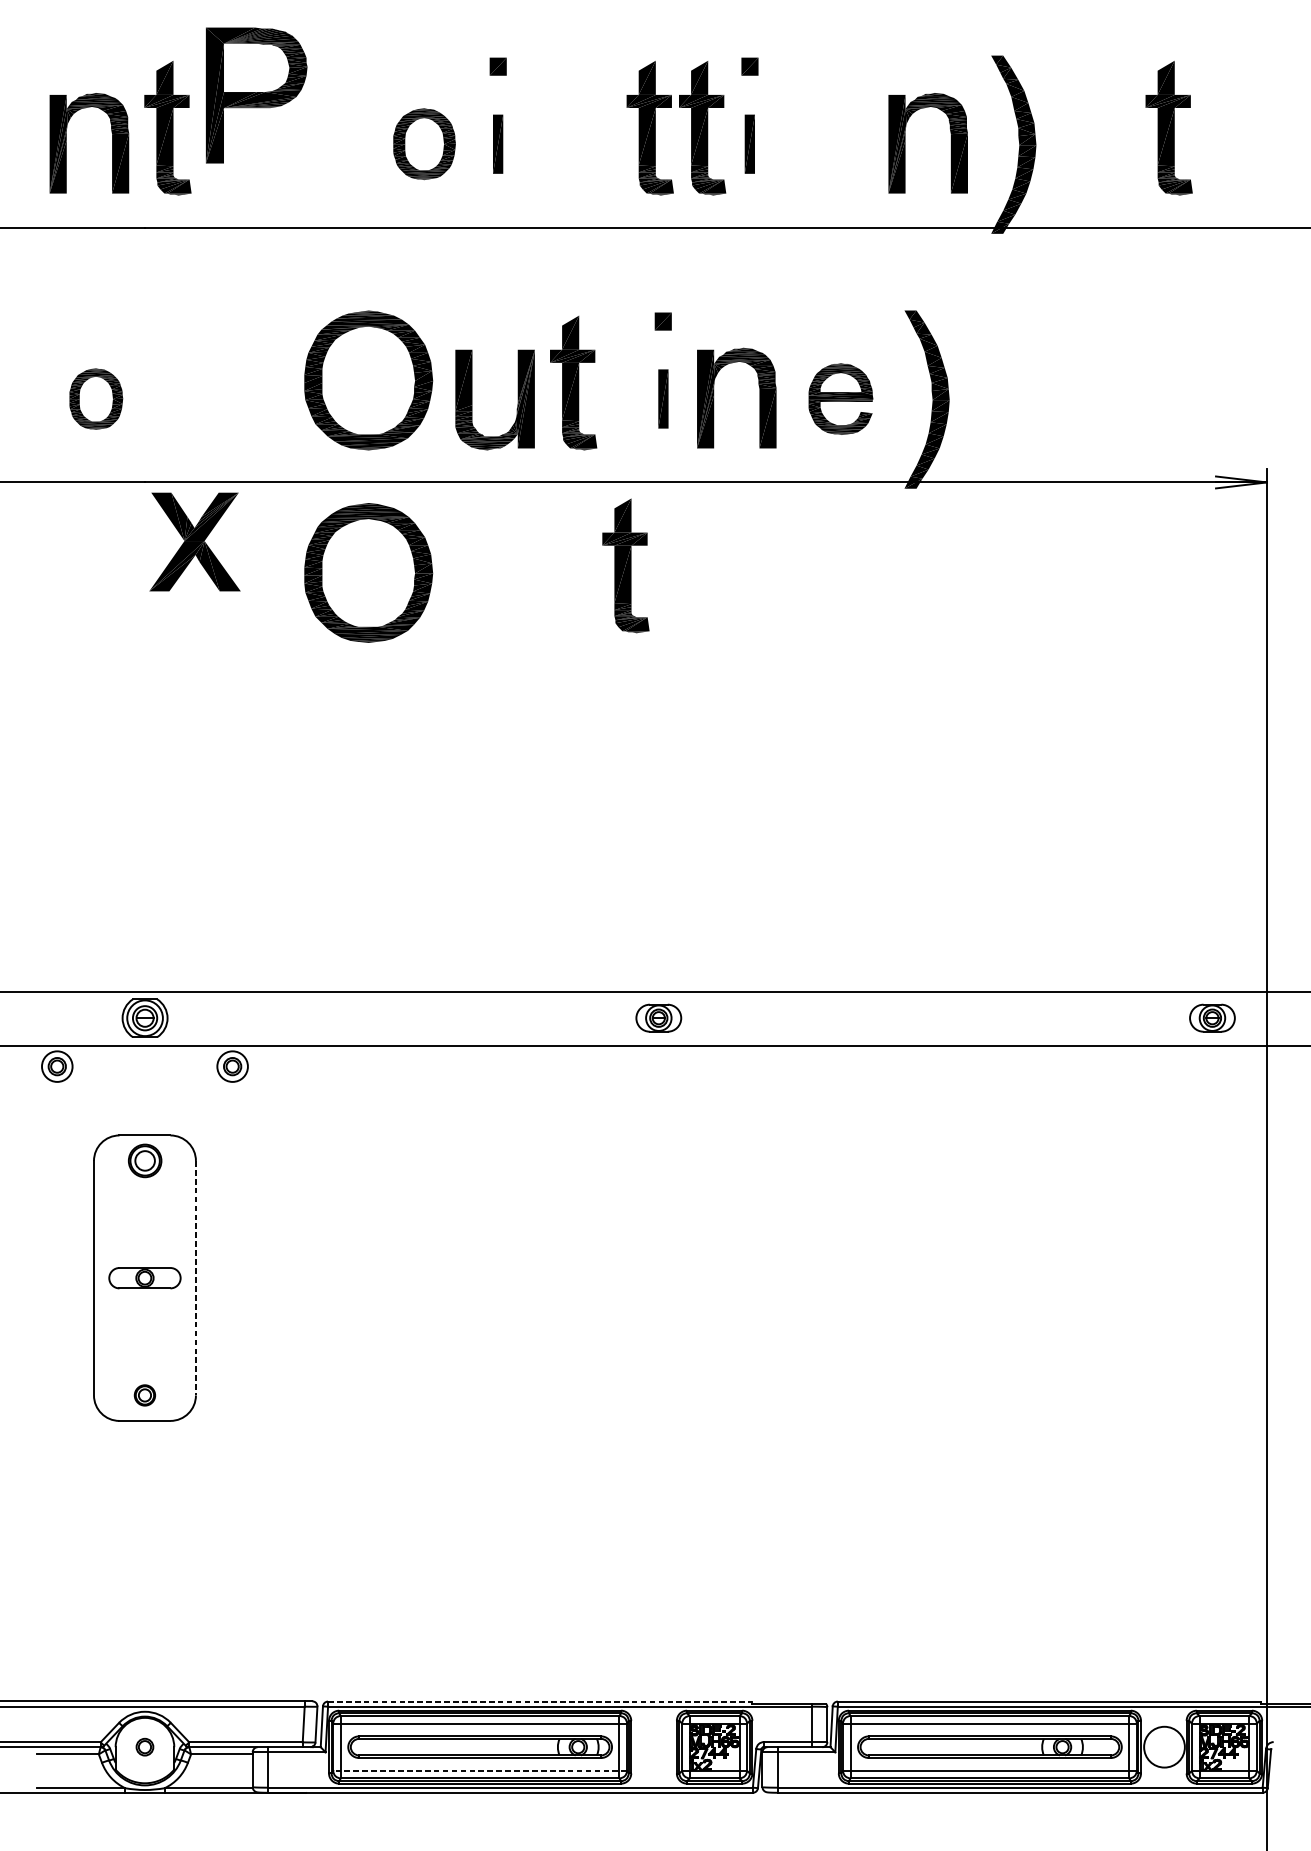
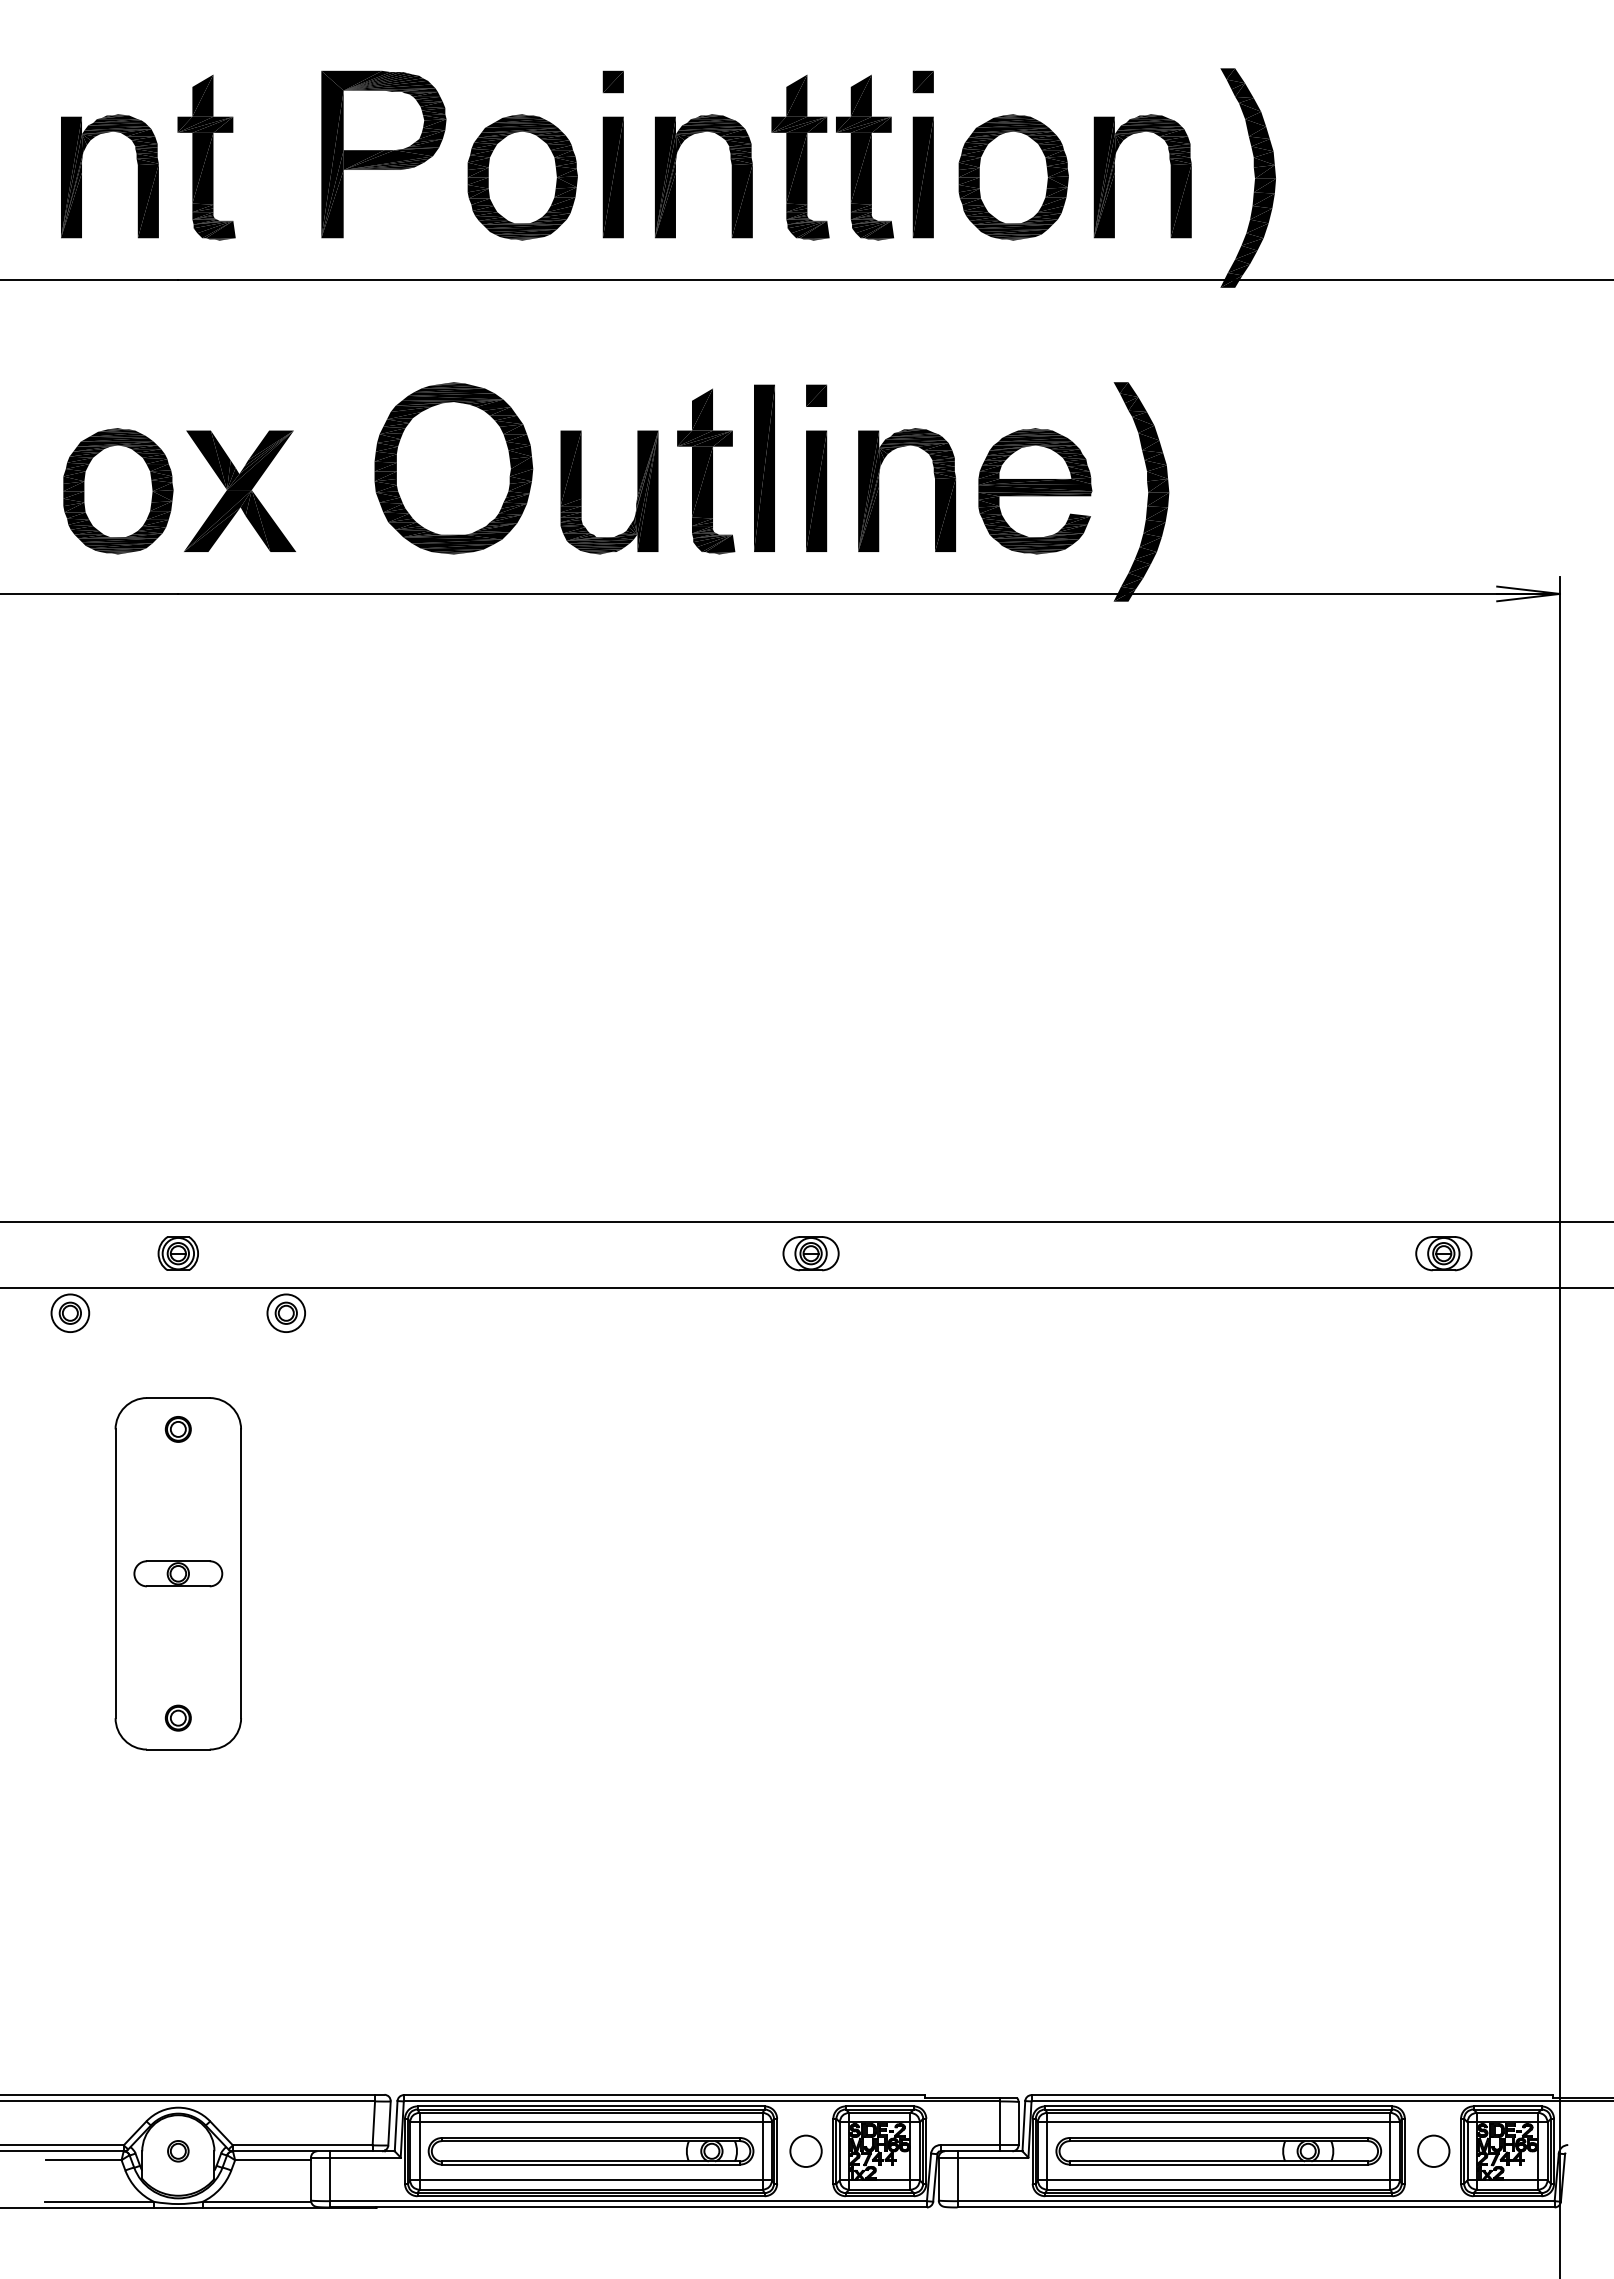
part: (256, 95) -> (383, 154), moved
part: (1169, 128) -> (1439, 157), removed
part: (548, 143) -> (675, 176), added
part: (424, 144) -> (522, 177), size x1.43
part: (497, 144) -> (612, 177), size x1.67
part: (749, 144) -> (922, 177), size x1.67
part: (823, 144) -> (1013, 177), added
part: (620, 379) -> (764, 467), added
part: (663, 398) -> (816, 490), size x1.67
part: (96, 399) -> (118, 491), size x1.67
part: (841, 399) -> (1035, 491), size x1.43
part: (194, 541) -> (239, 490), moved
part: (625, 565) -> (770, 696), removed
part: (368, 573) -> (453, 705), removed
part: (144, 1018) -> (177, 1253), size x0.71
part: (1212, 1018) -> (1443, 1253), moved
part: (144, 1161) -> (177, 1429), size x0.62
line: (196, 1278) -> (241, 1574), dashed -> solid
line: (539, 1701) -> (664, 2095), dashed -> solid
circle: (654, 1746) -> (805, 2150), added
circle: (1164, 1746) -> (1433, 2150), size x0.62
line: (480, 1770) -> (591, 2180), dashed -> solid

